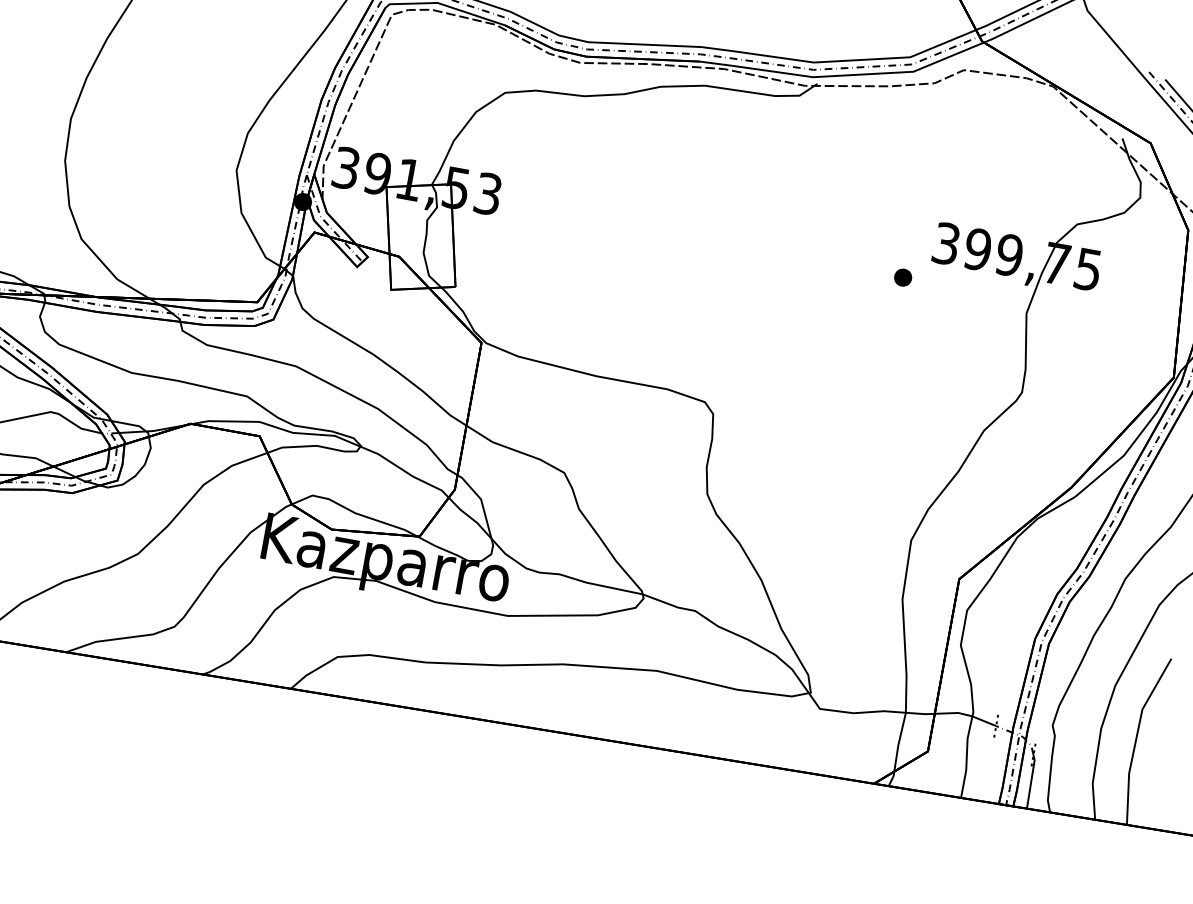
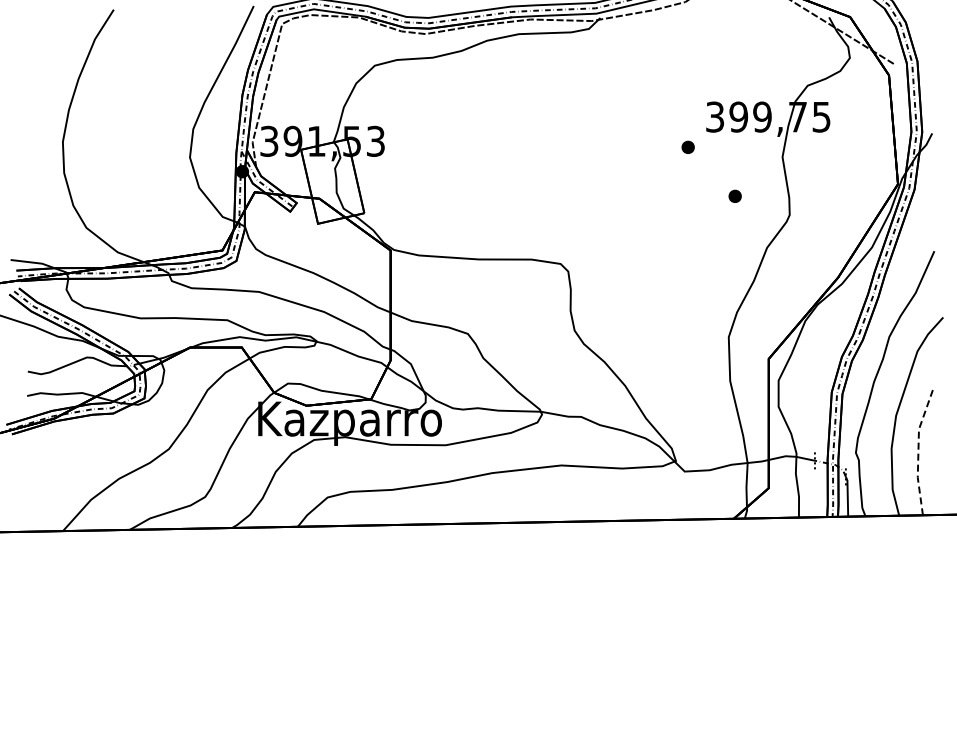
part: (953, 352) -> (734, 195), added
line: (1136, 737) -> (918, 450), solid -> dashed

